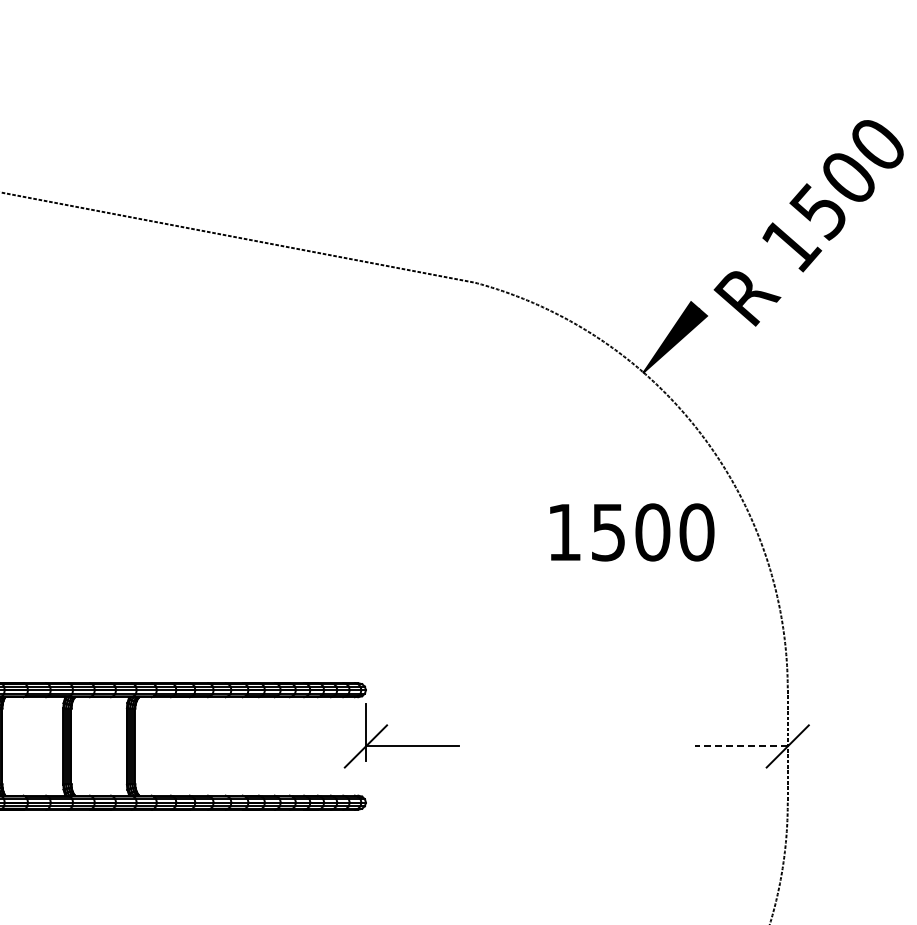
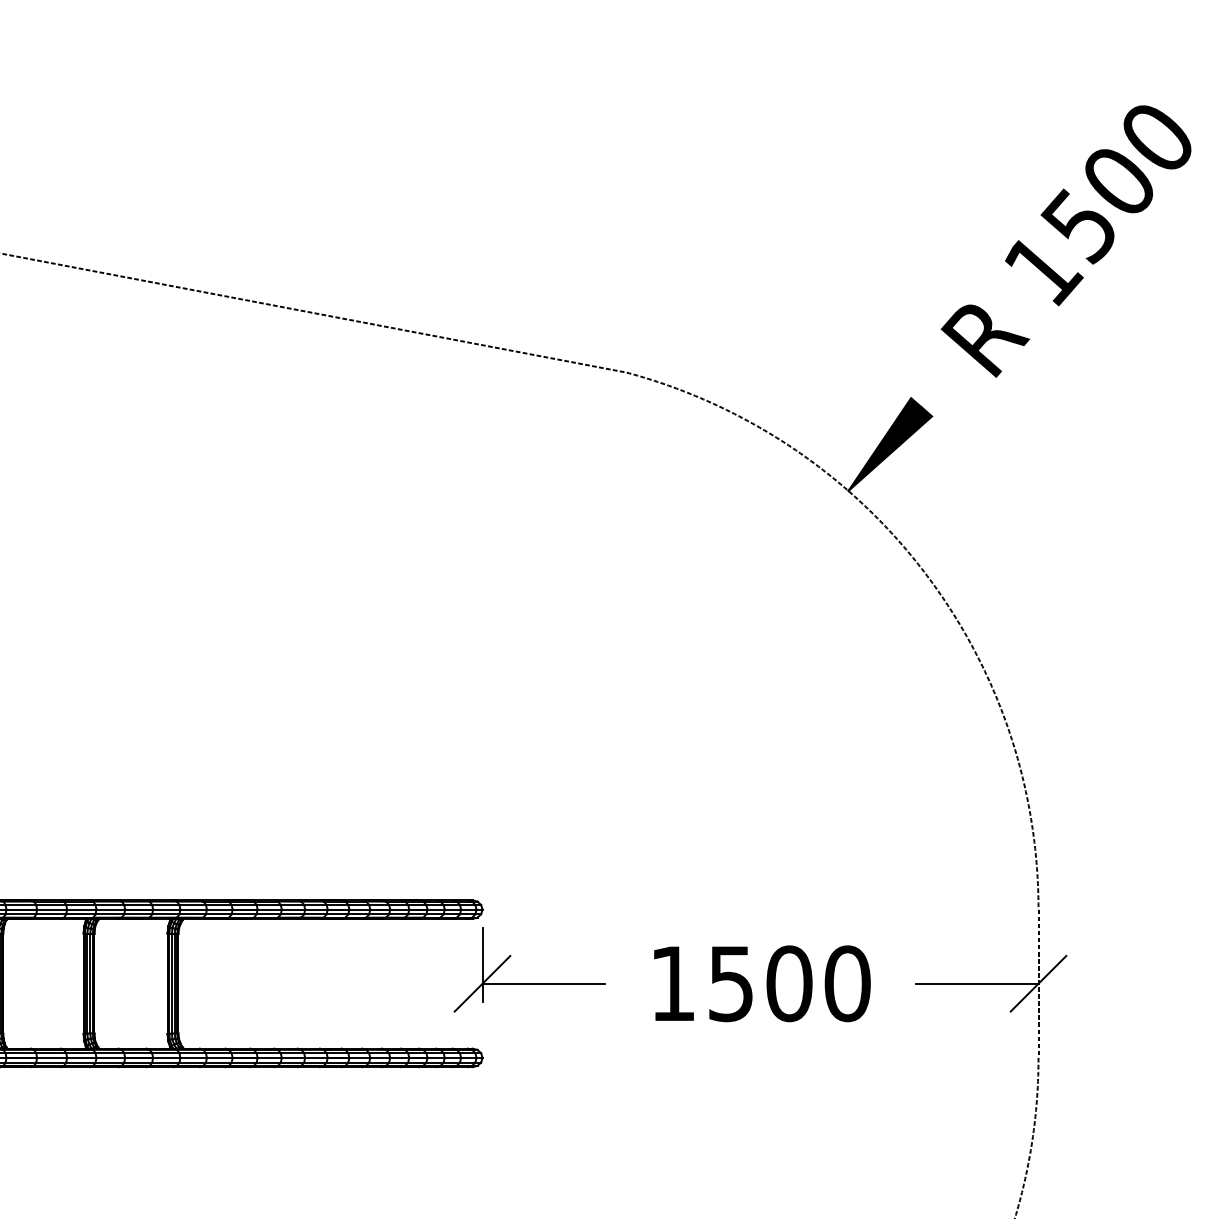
text: (808, 223) -> (1065, 241), moved
text: (632, 532) -> (762, 983), moved
line: (741, 746) -> (977, 983), dashed -> solid

